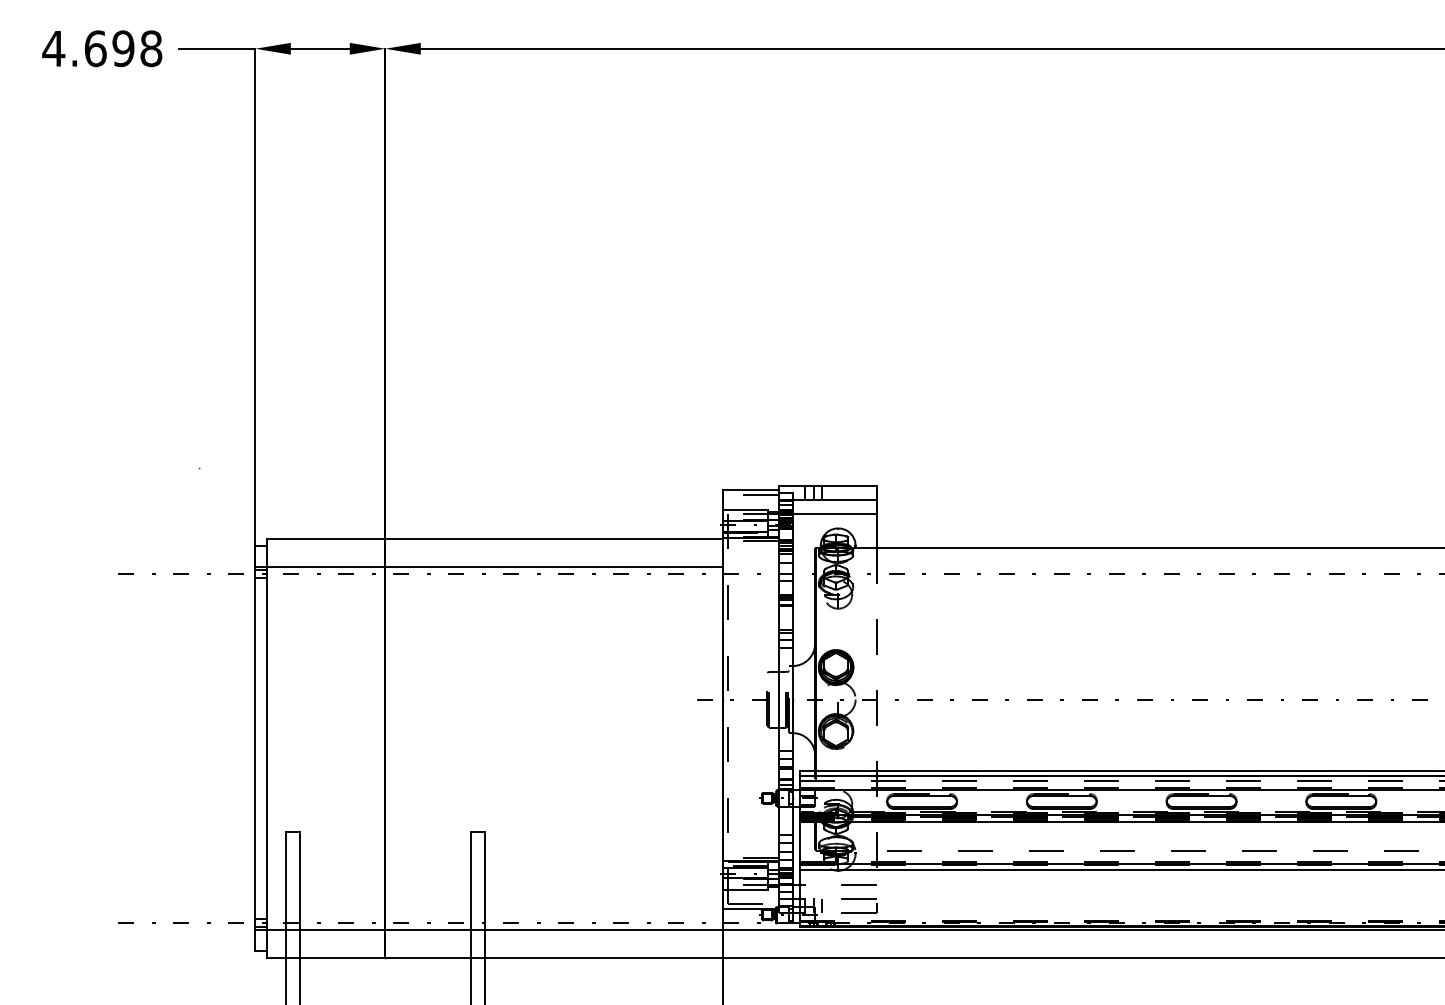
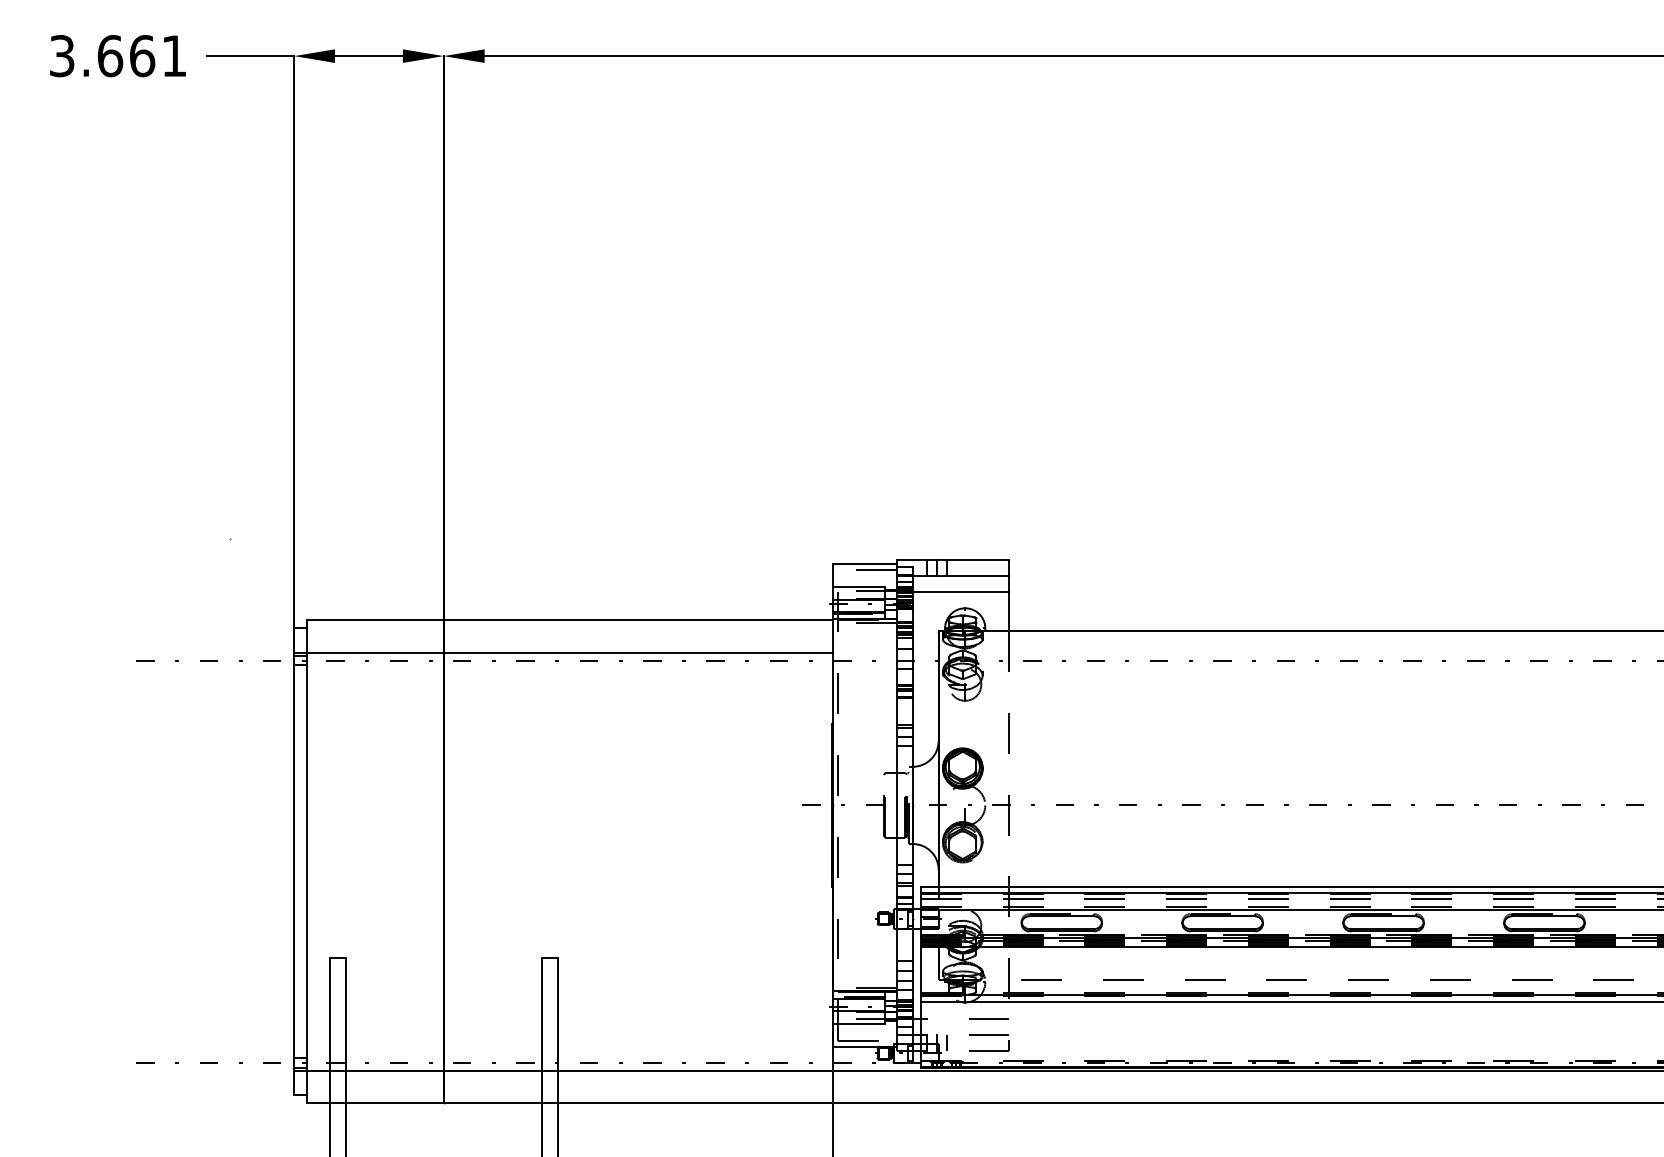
text: (102, 48) -> (118, 55), 4.698 -> 3.661

